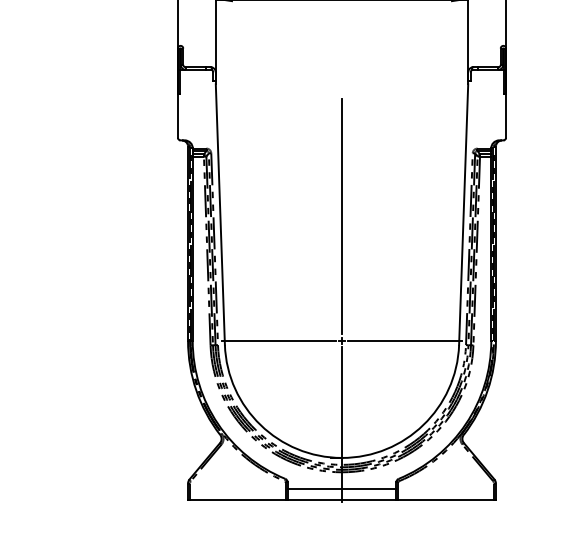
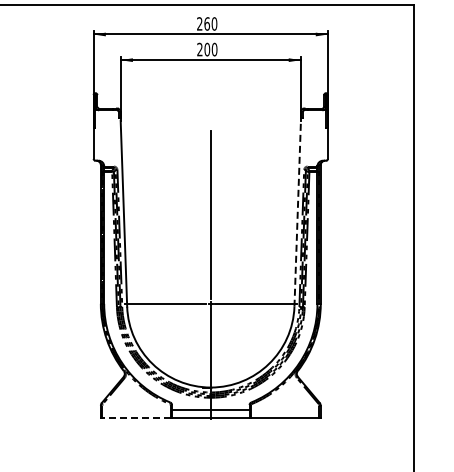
line: (463, 214) -> (297, 213), solid -> dashed
line: (236, 499) -> (135, 417), solid -> dashed

